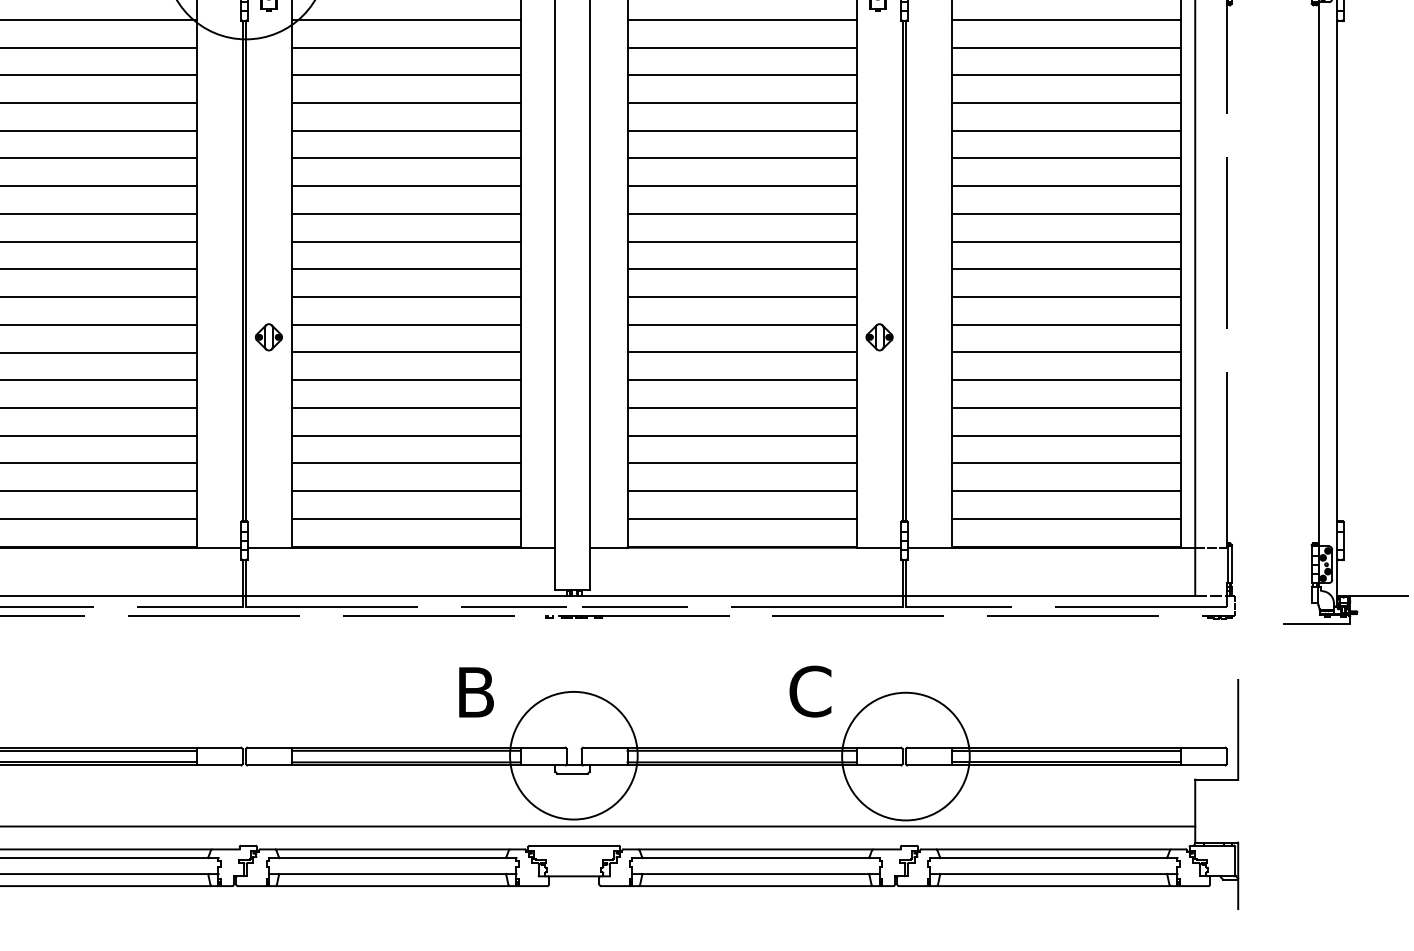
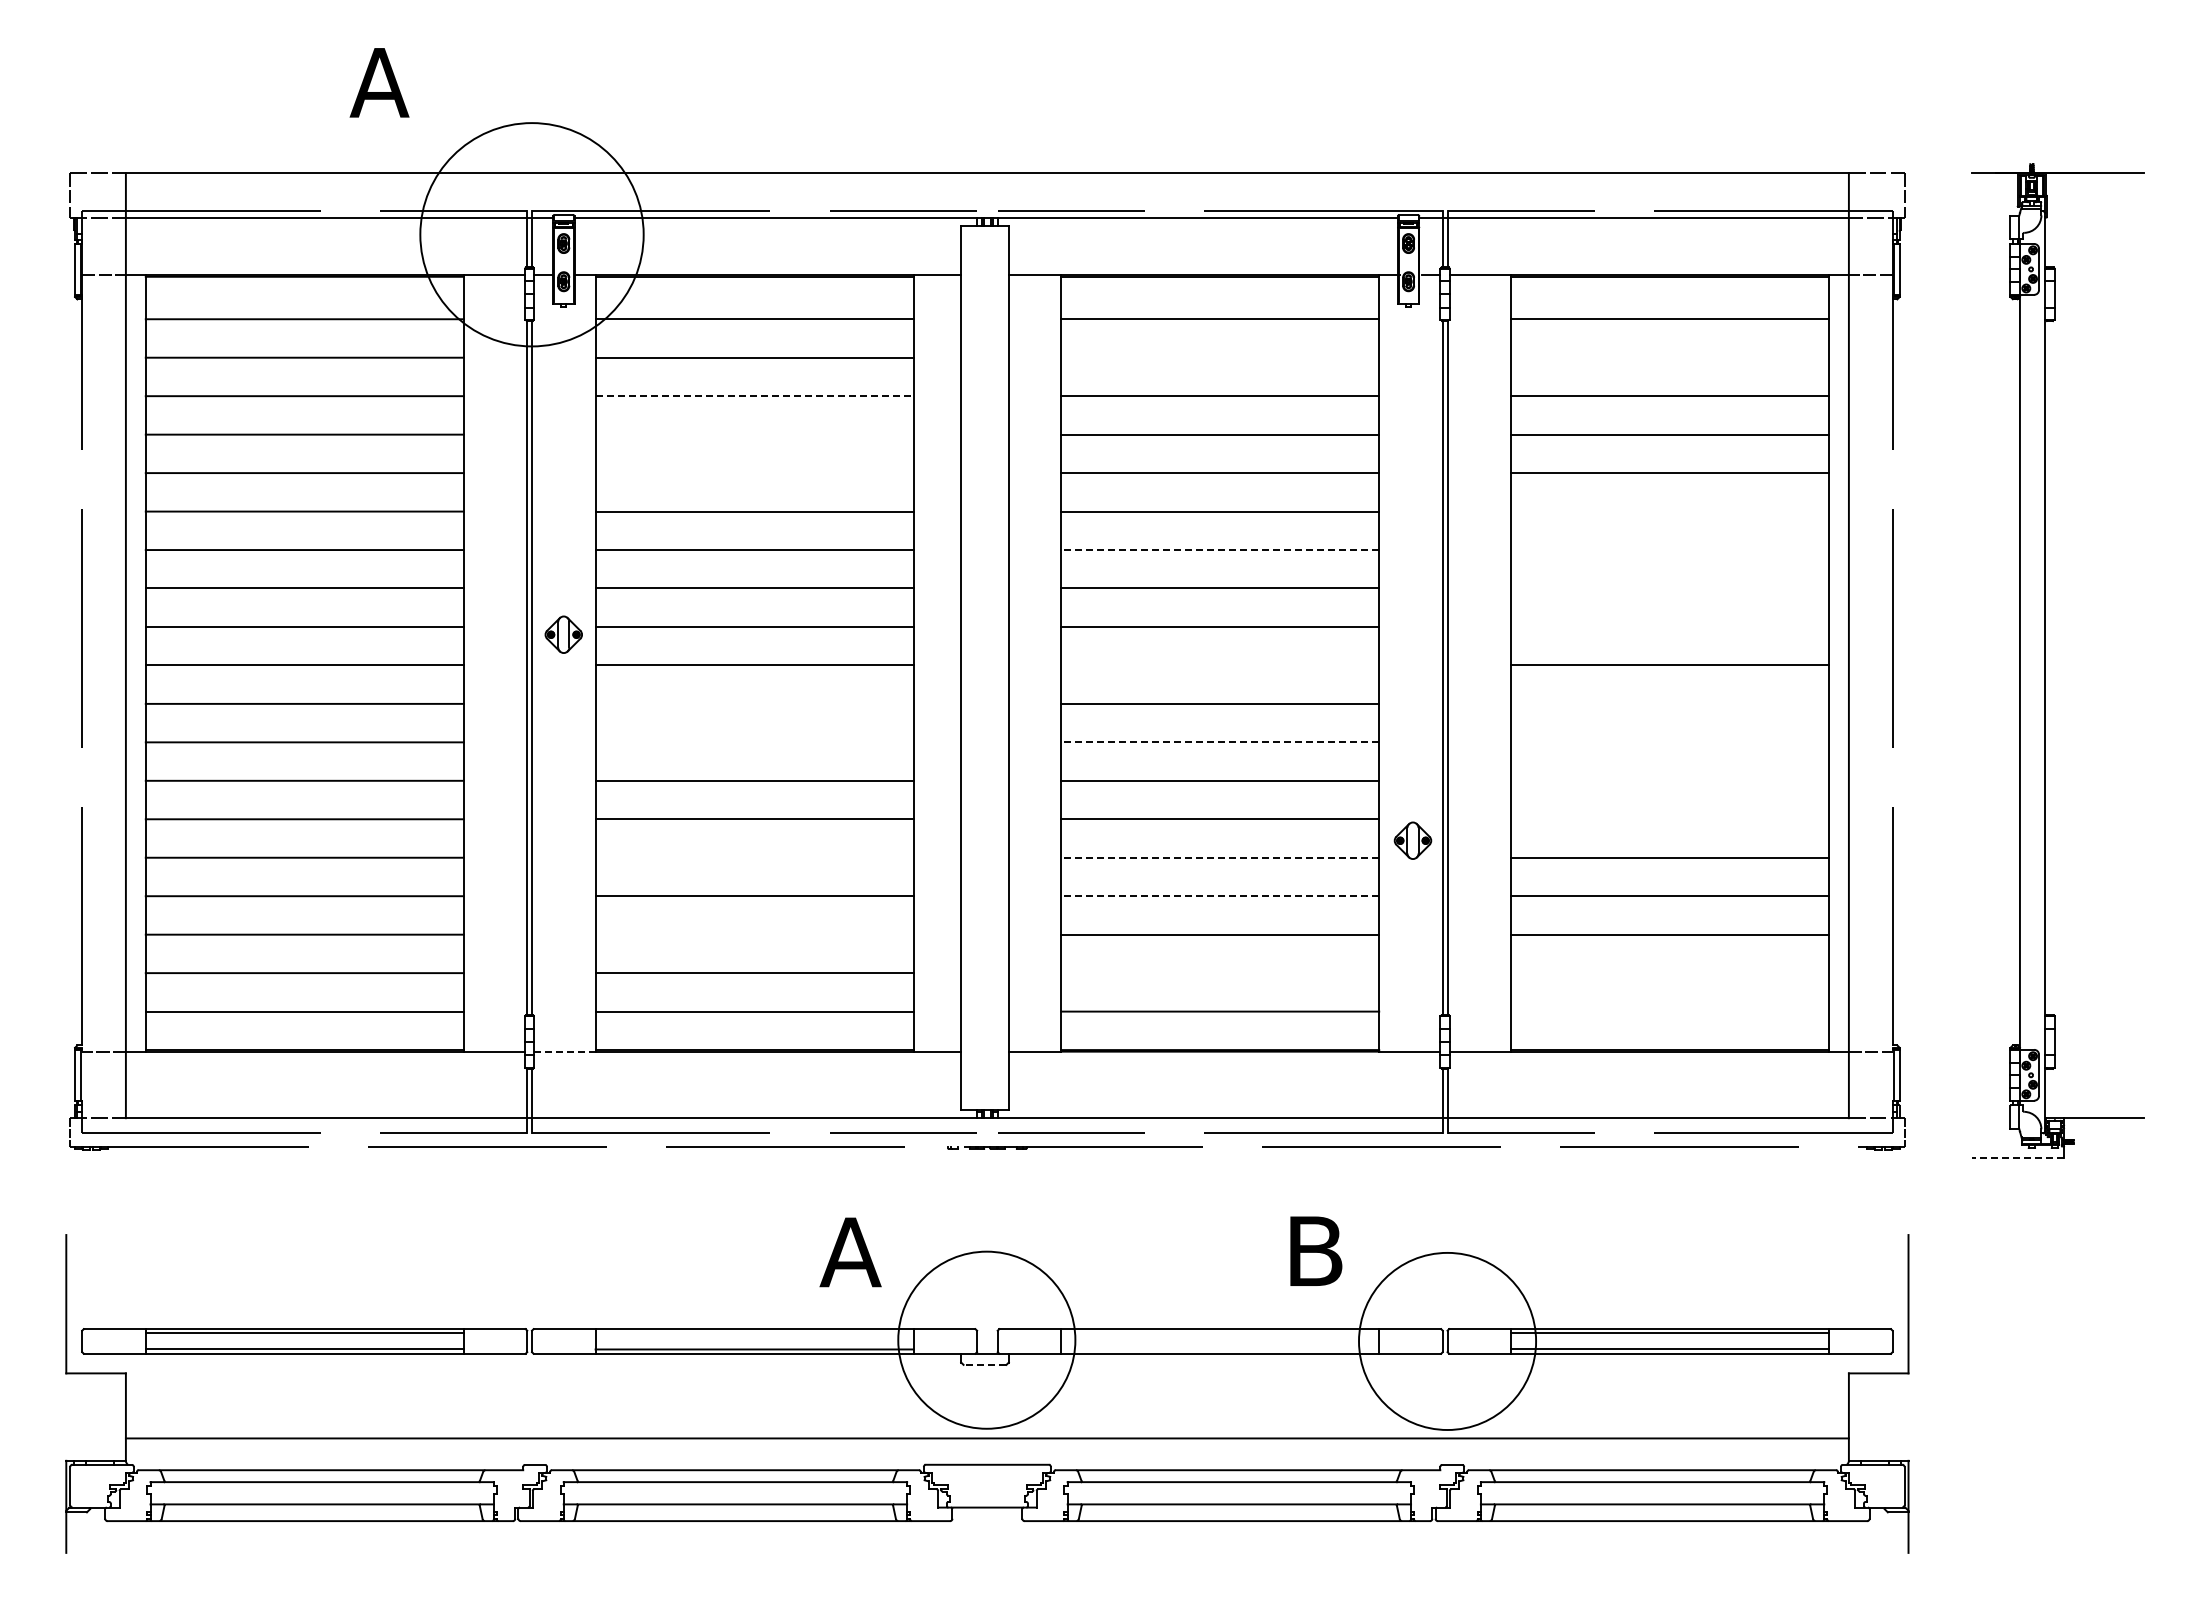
line: (742, 47) -> (1220, 357), removed
line: (1066, 47) -> (1670, 357), removed
line: (406, 75) -> (754, 396), solid -> dashed
line: (406, 102) -> (754, 434), removed
line: (406, 130) -> (754, 473), removed
line: (1066, 158) -> (1670, 511), removed
line: (742, 186) -> (1220, 550), solid -> dashed
line: (1066, 186) -> (1670, 550), removed
line: (1066, 213) -> (1670, 588), removed
line: (1066, 241) -> (1670, 626), removed
line: (742, 269) -> (1220, 665), removed
line: (406, 296) -> (754, 703), removed
line: (1066, 296) -> (1670, 703), removed
line: (406, 324) -> (754, 742), removed
line: (742, 324) -> (1220, 742), solid -> dashed
line: (1066, 324) -> (1670, 742), removed
part: (268, 337) -> (563, 634), moved
part: (879, 337) -> (1412, 840), moved
line: (1066, 352) -> (1670, 780), removed
line: (1066, 380) -> (1670, 819), removed
line: (406, 407) -> (754, 857), removed
line: (742, 407) -> (1220, 857), solid -> dashed
line: (742, 435) -> (1220, 896), solid -> dashed
line: (406, 463) -> (754, 934), removed
line: (742, 491) -> (1220, 973), removed
line: (1066, 491) -> (1670, 973), removed
line: (1066, 518) -> (1670, 1011), removed
line: (270, 547) -> (565, 1051), solid -> dashed
line: (1316, 624) -> (2017, 1157), solid -> dashed
text: (810, 691) -> (1315, 1251), C -> B
text: (475, 692) -> (850, 1252), B -> A
line: (406, 750) -> (754, 1333), removed
line: (742, 750) -> (1220, 1333), removed
line: (742, 762) -> (1220, 1349), removed
line: (572, 773) -> (984, 1364), solid -> dashed

